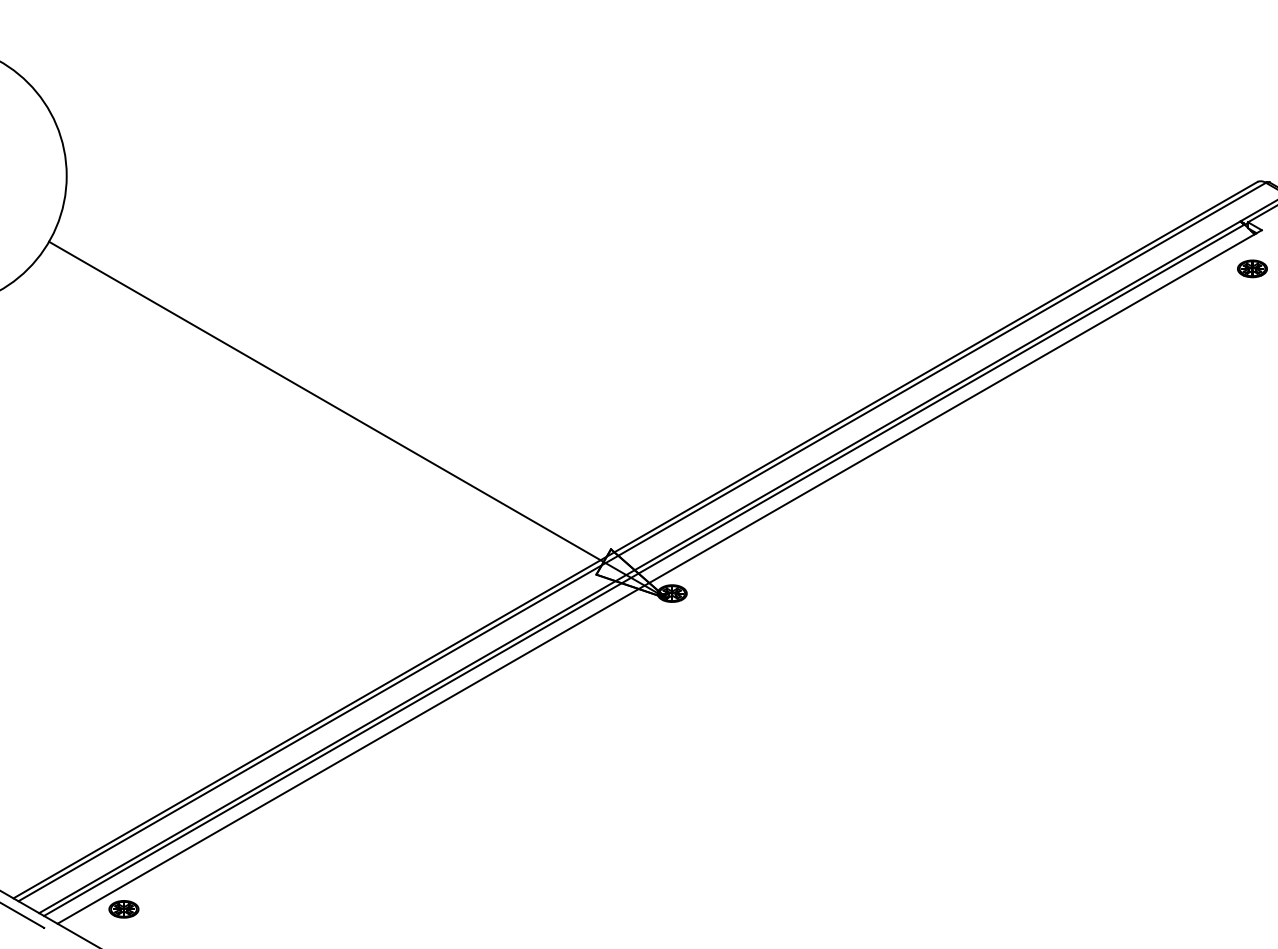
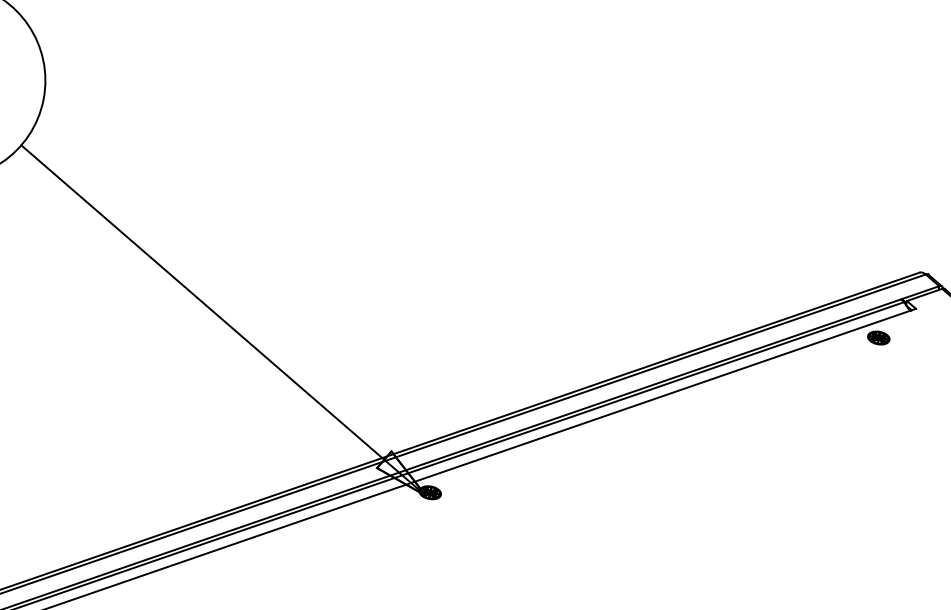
part: (1252, 268) -> (878, 337), moved

